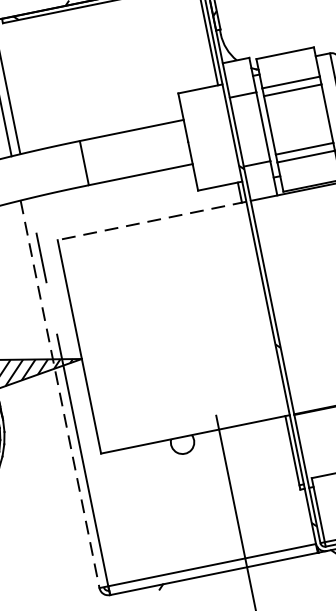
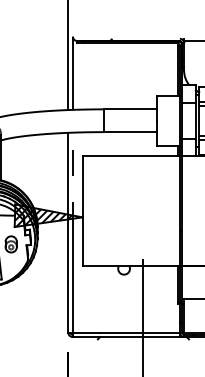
line: (152, 221) -> (131, 156), dashed -> solid
line: (60, 393) -> (68, 232), dashed -> solid

